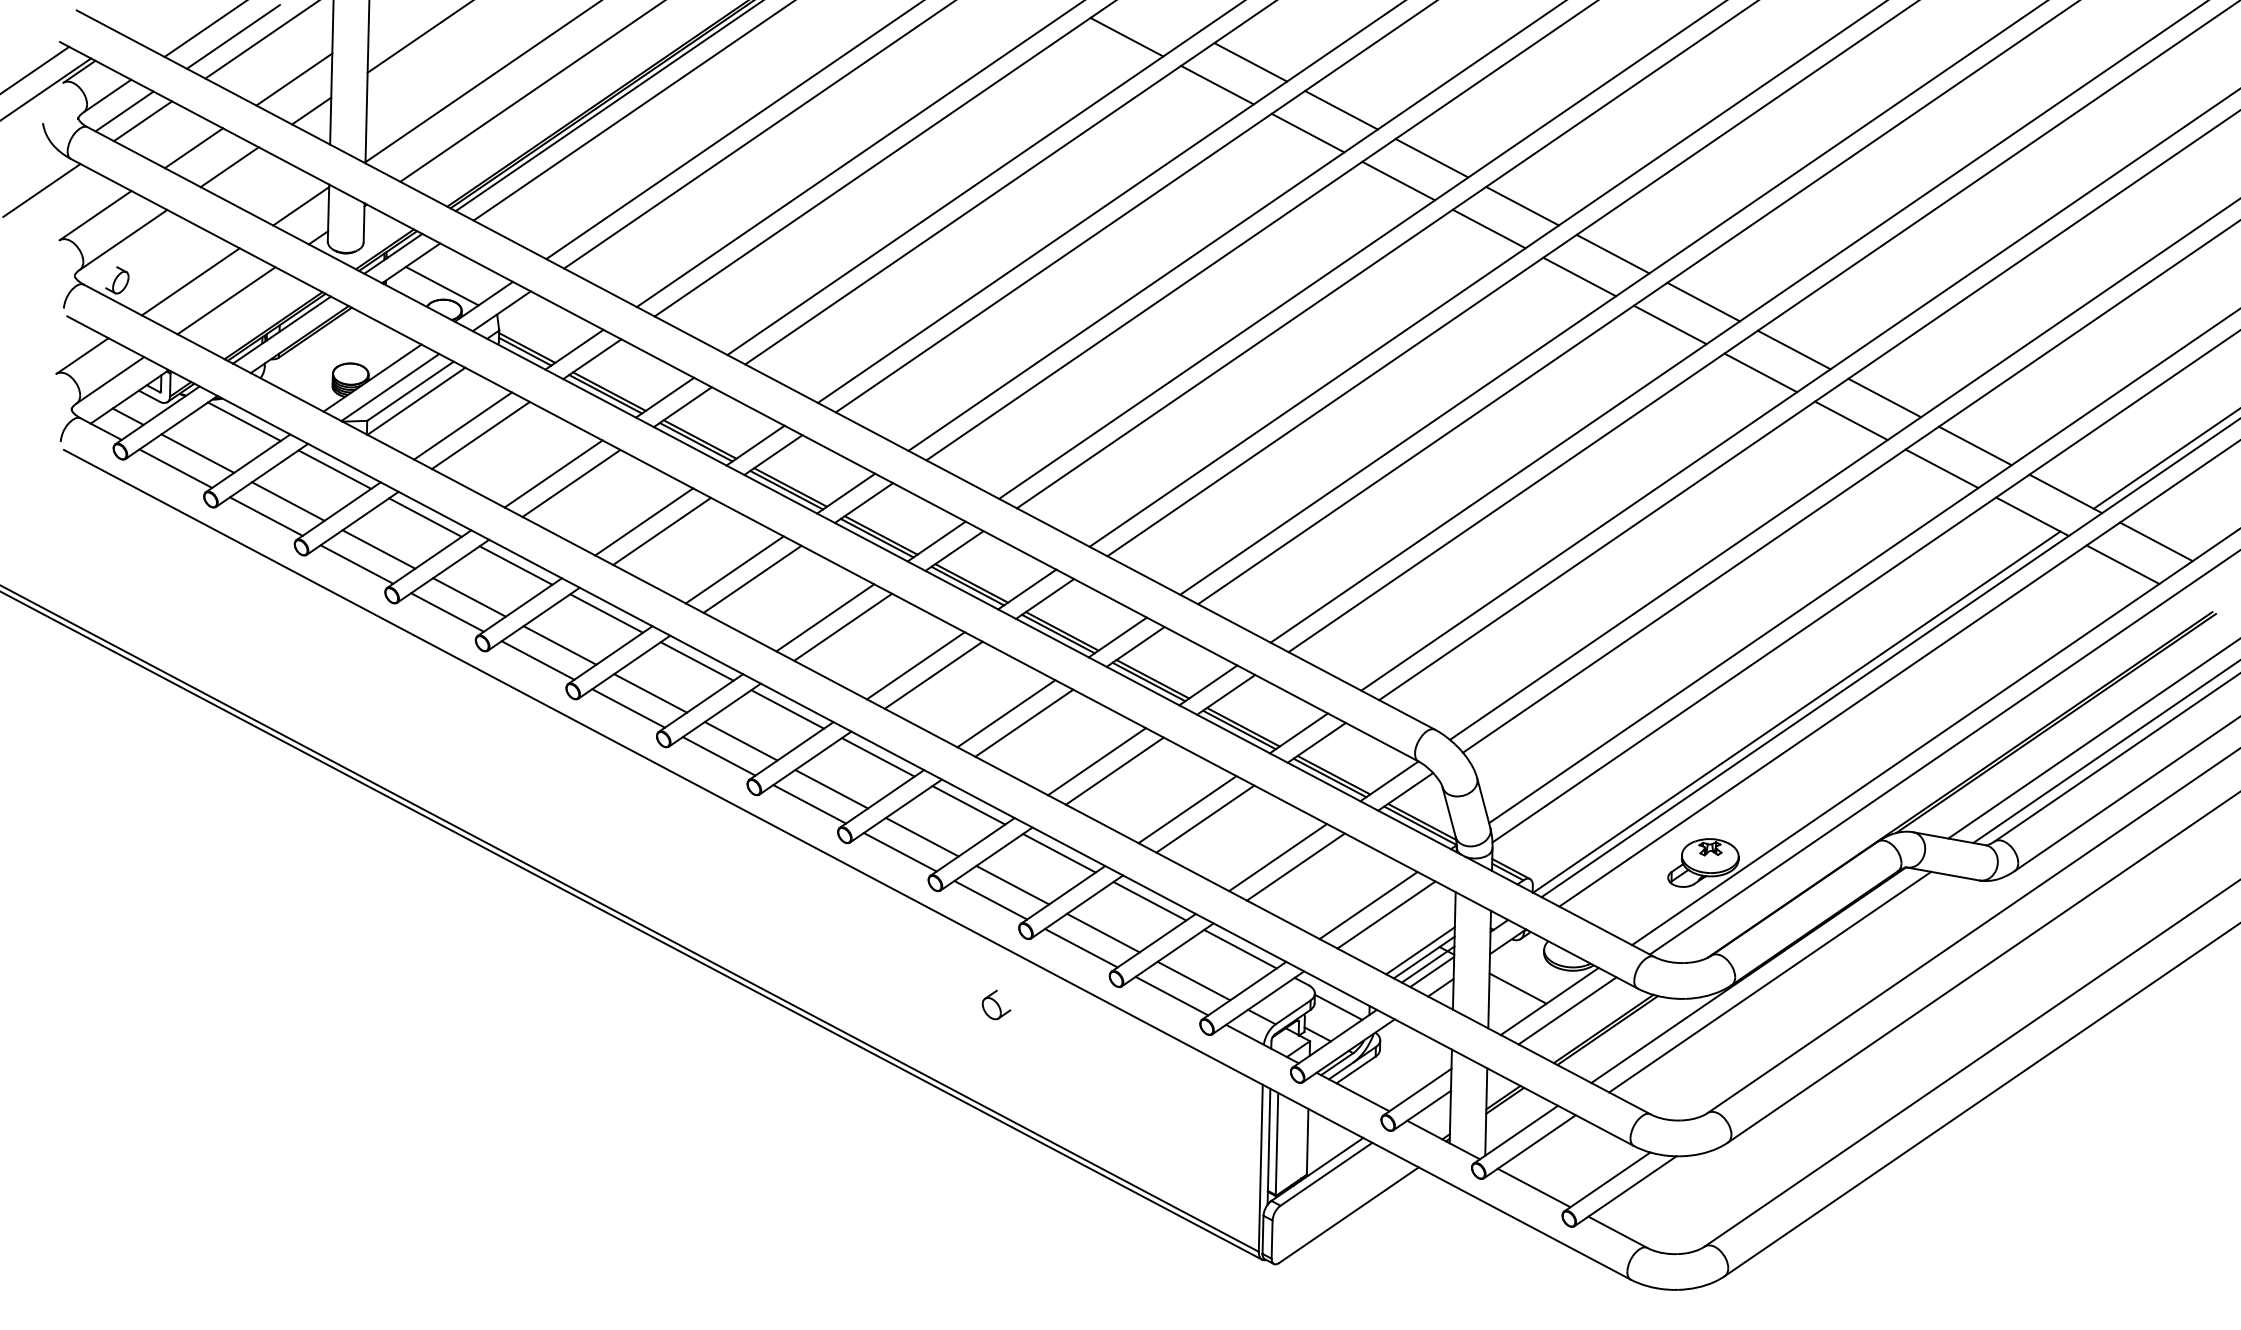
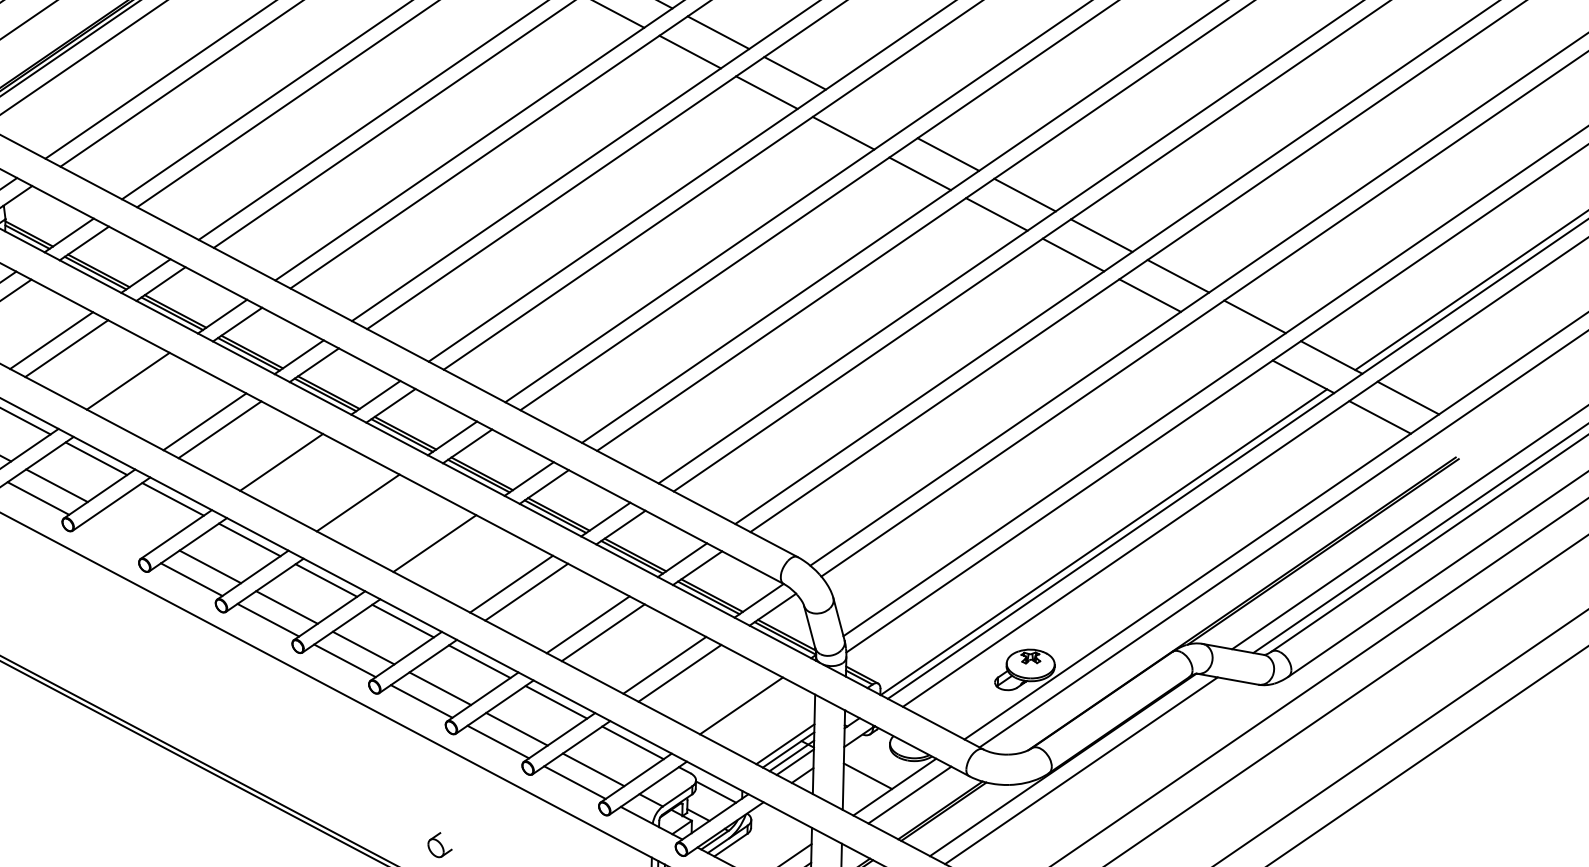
line: (1522, 205) -> (871, 113), removed
line: (1941, 468) -> (1226, 335), removed
line: (662, 531) -> (143, 389), removed
line: (843, 626) -> (296, 469), removed
line: (933, 674) -> (373, 510), removed
line: (650, 693) -> (133, 526), removed
line: (628, 708) -> (114, 539), removed
line: (1024, 722) -> (450, 550), removed
line: (1386, 914) -> (756, 713), removed
part: (996, 1004) -> (440, 844), moved

